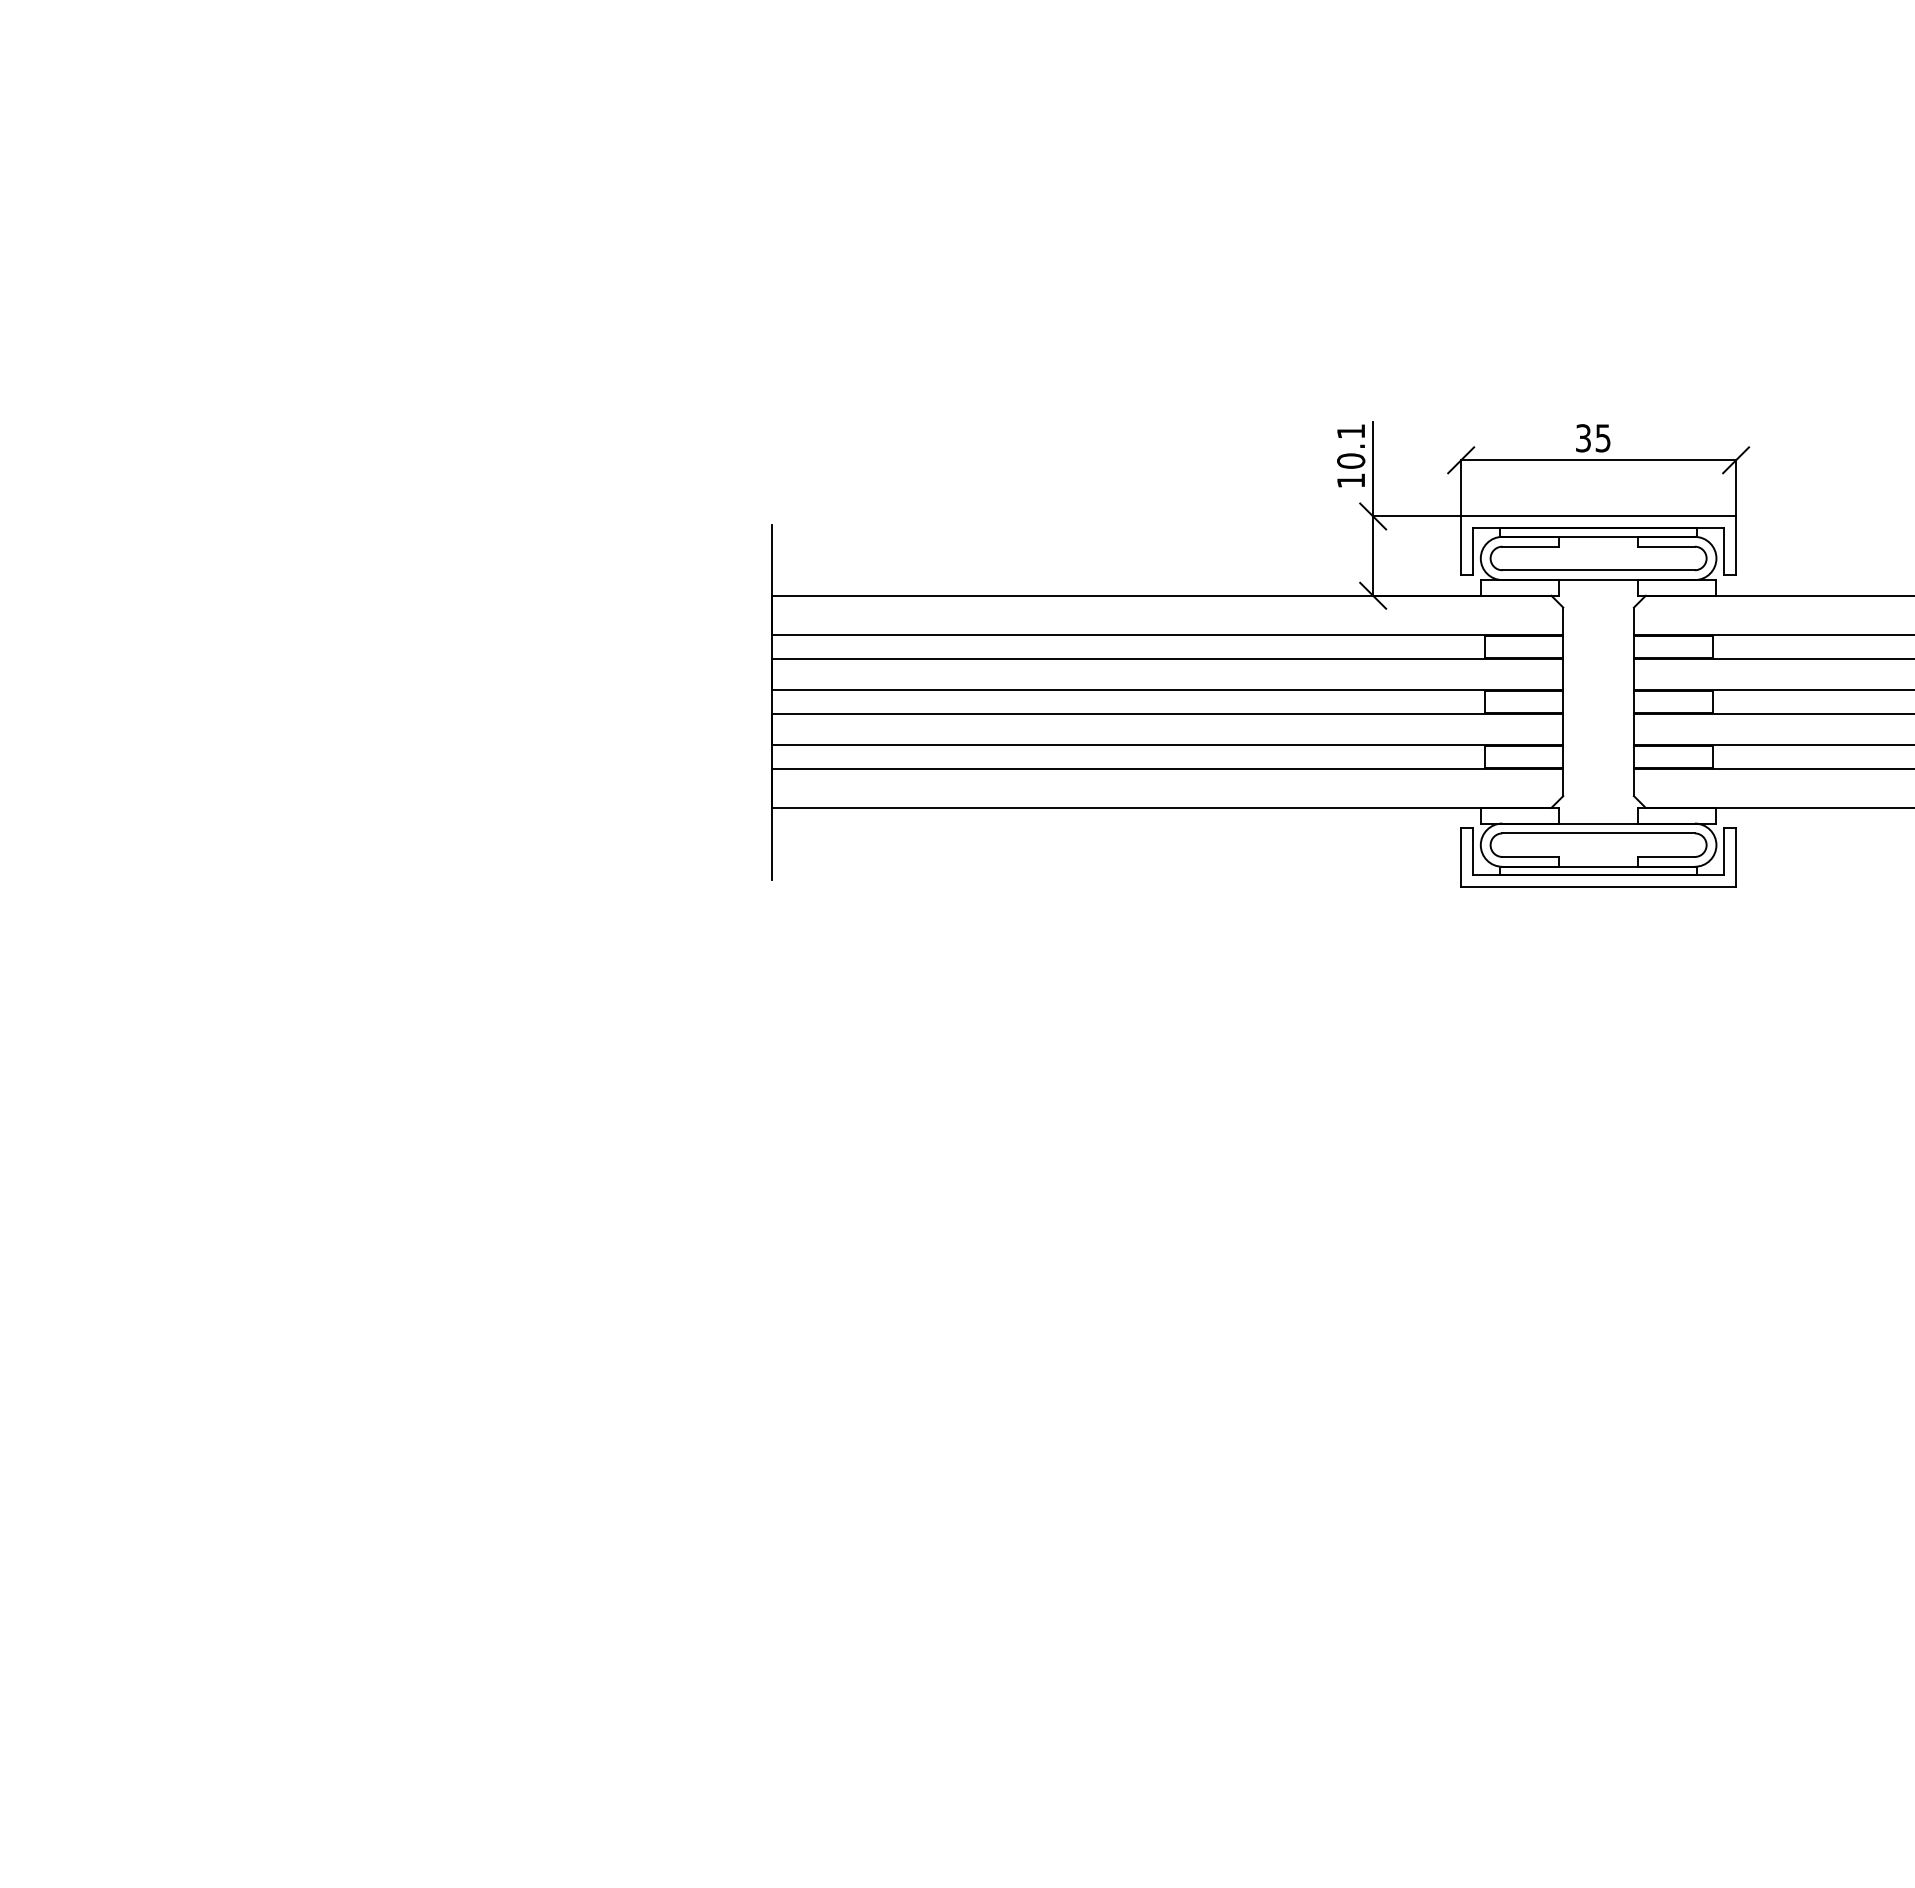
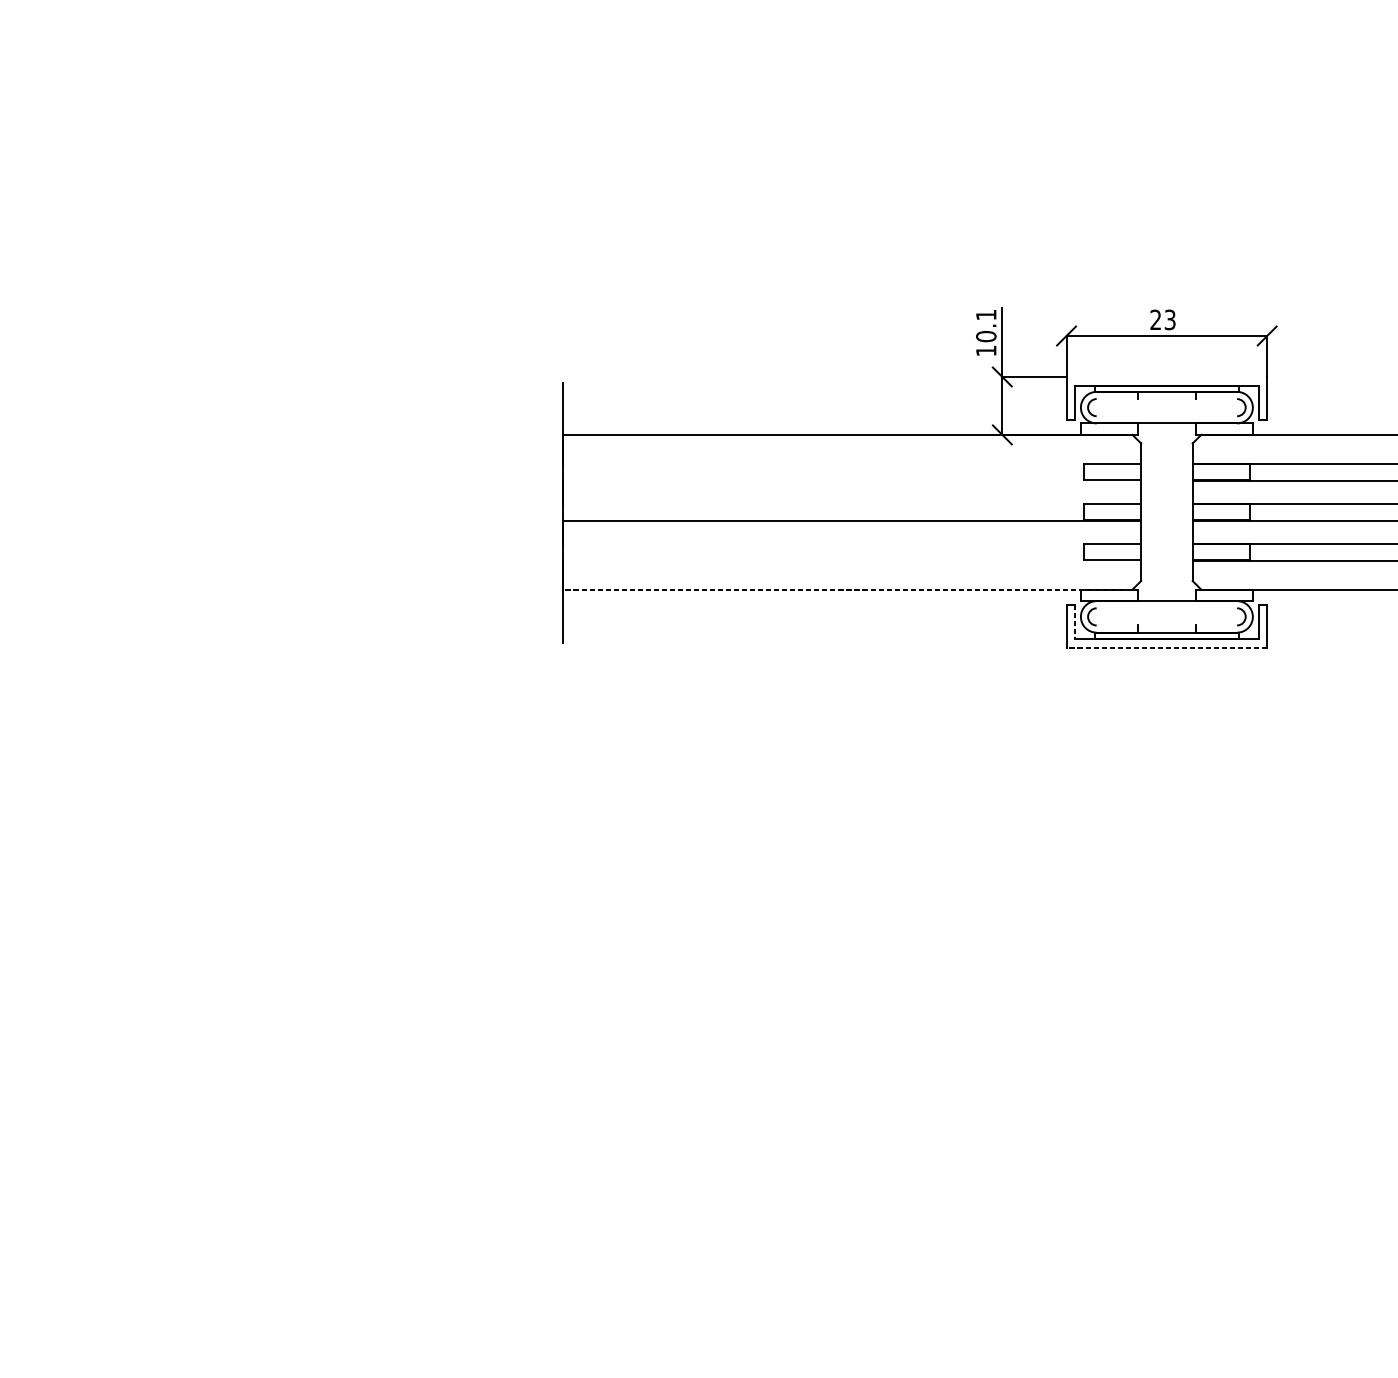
text: (1593, 438) -> (1163, 320), 35 -> 23
line: (1598, 516) -> (1166, 377), removed
line: (1530, 546) -> (1117, 398), removed
line: (1665, 546) -> (1215, 398), removed
line: (1598, 570) -> (1166, 416), removed
line: (1167, 635) -> (852, 463), removed
line: (1167, 658) -> (852, 480), removed
line: (1167, 690) -> (852, 503), removed
line: (1167, 745) -> (852, 544), removed
line: (1167, 768) -> (852, 560), removed
line: (1161, 807) -> (847, 589), solid -> dashed
line: (1598, 833) -> (1166, 608), removed
line: (1472, 851) -> (1074, 621), solid -> dashed
line: (1530, 856) -> (1117, 625), removed
line: (1665, 856) -> (1215, 625), removed
line: (1598, 887) -> (1166, 647), solid -> dashed

